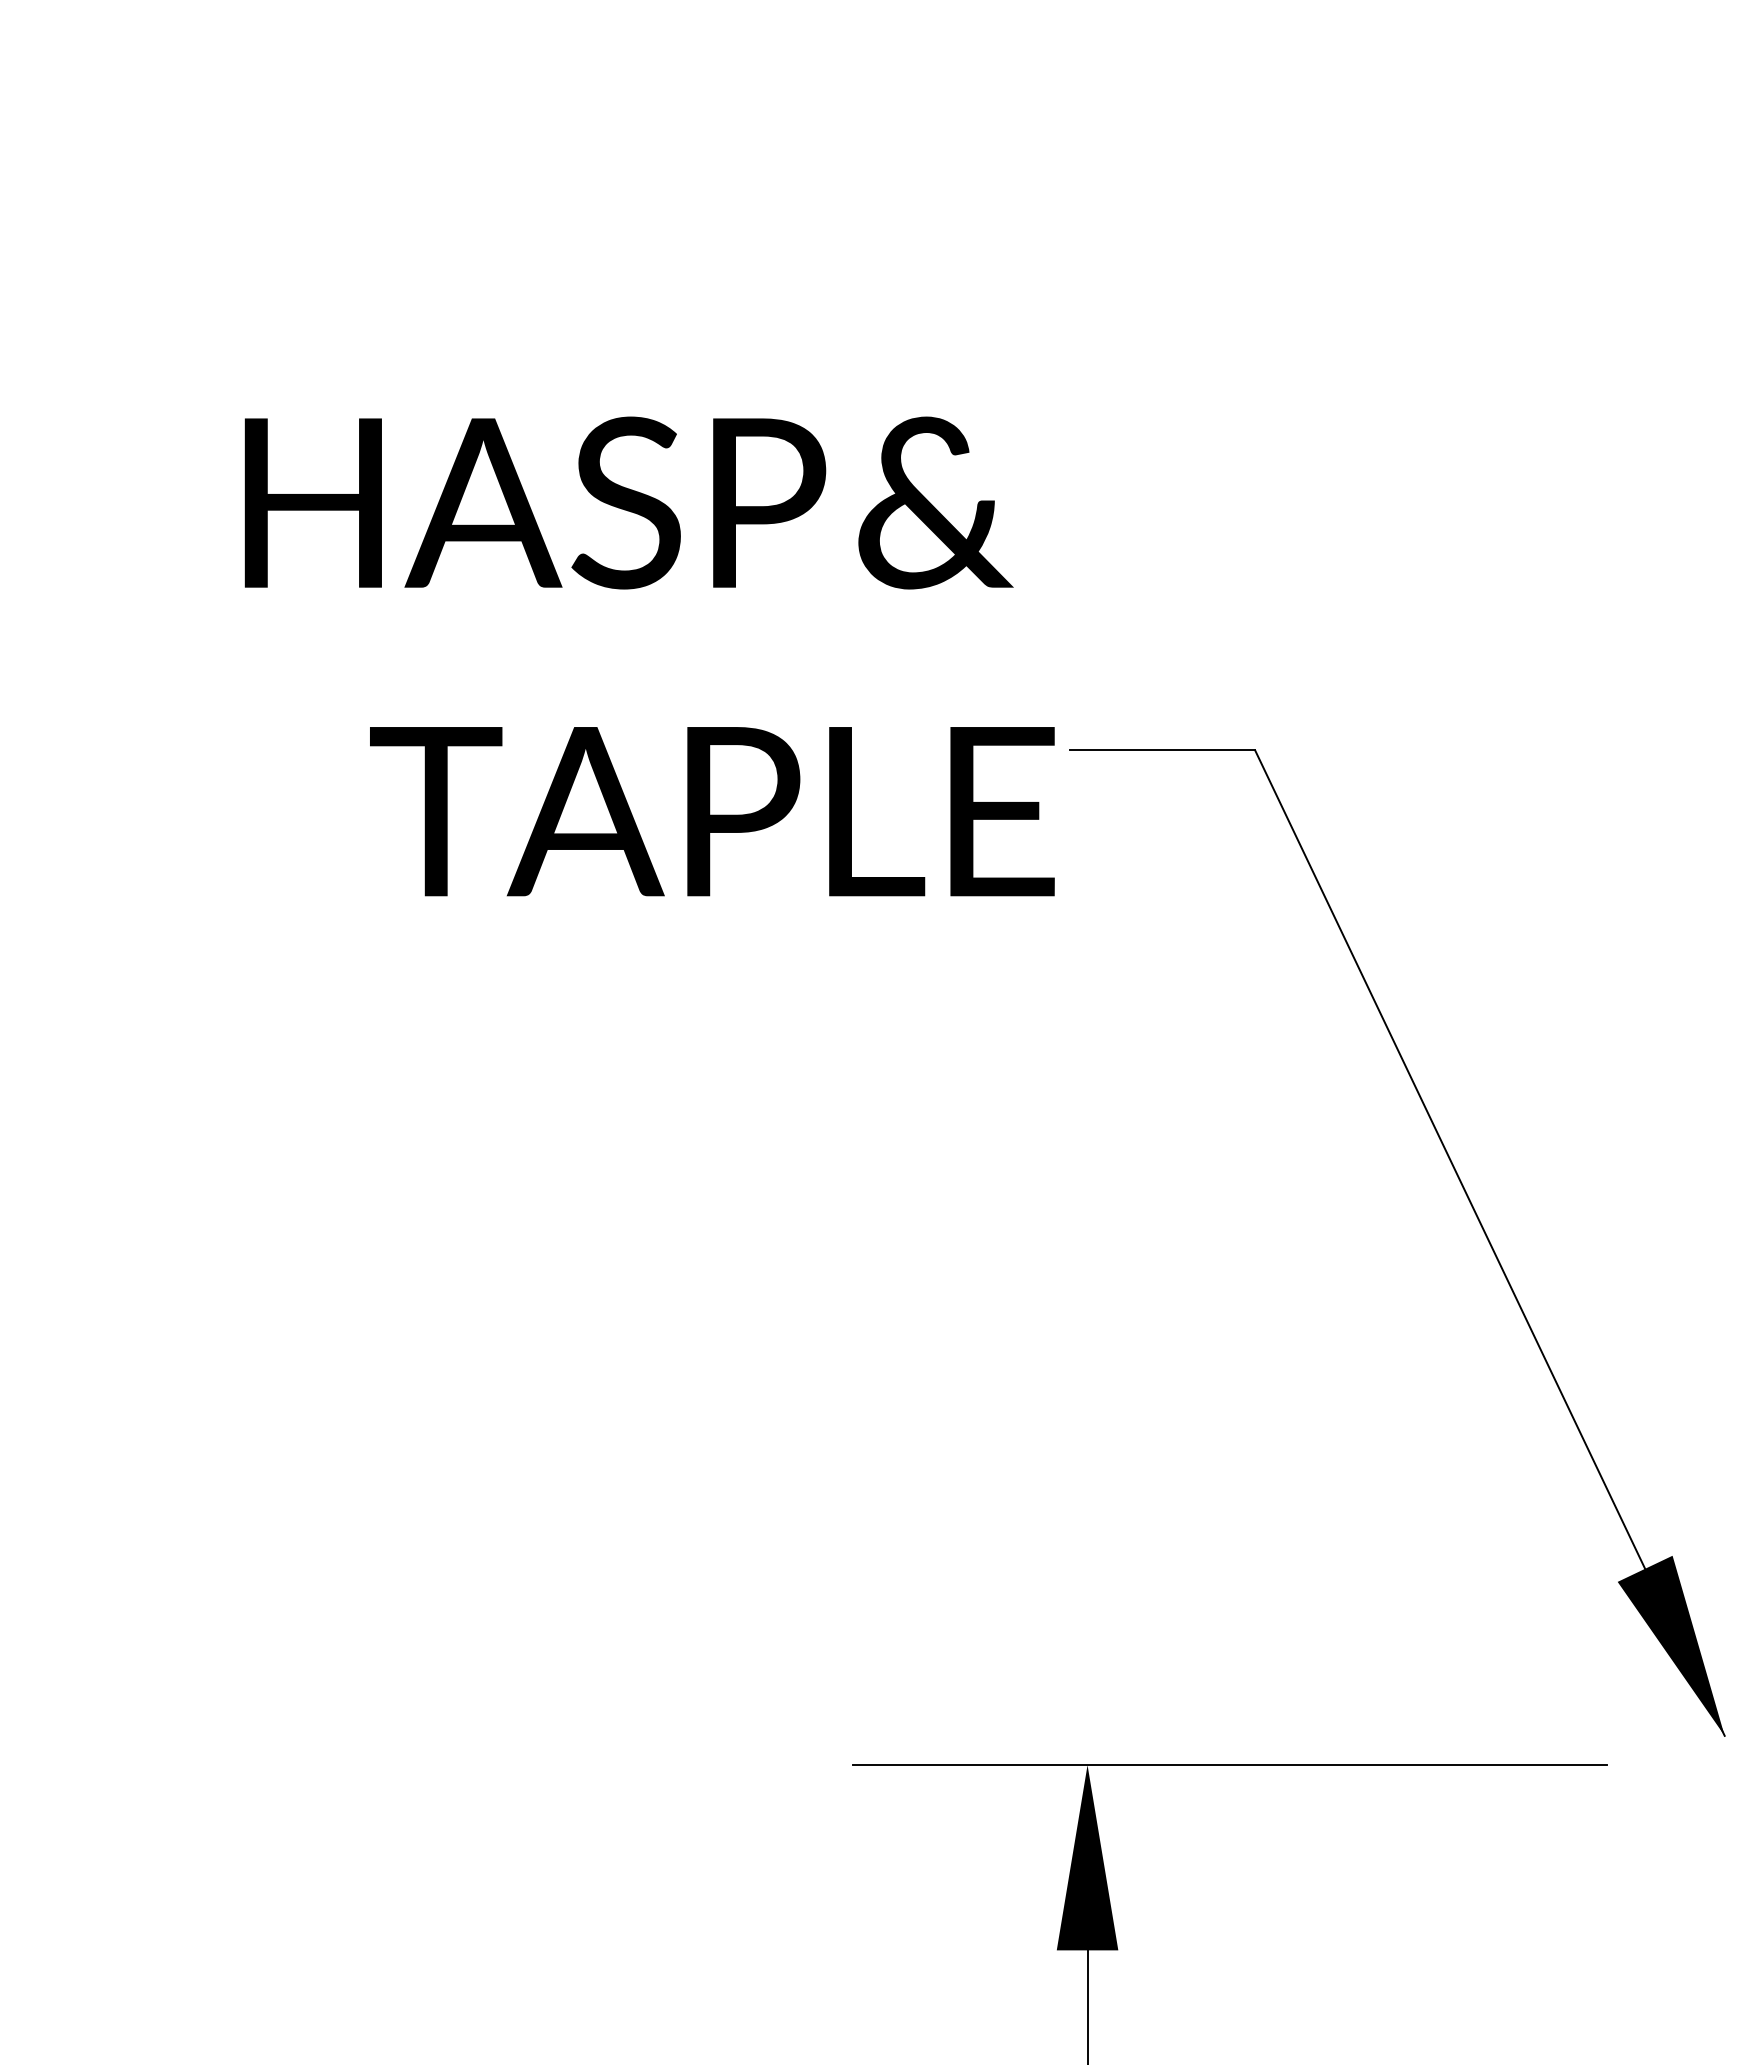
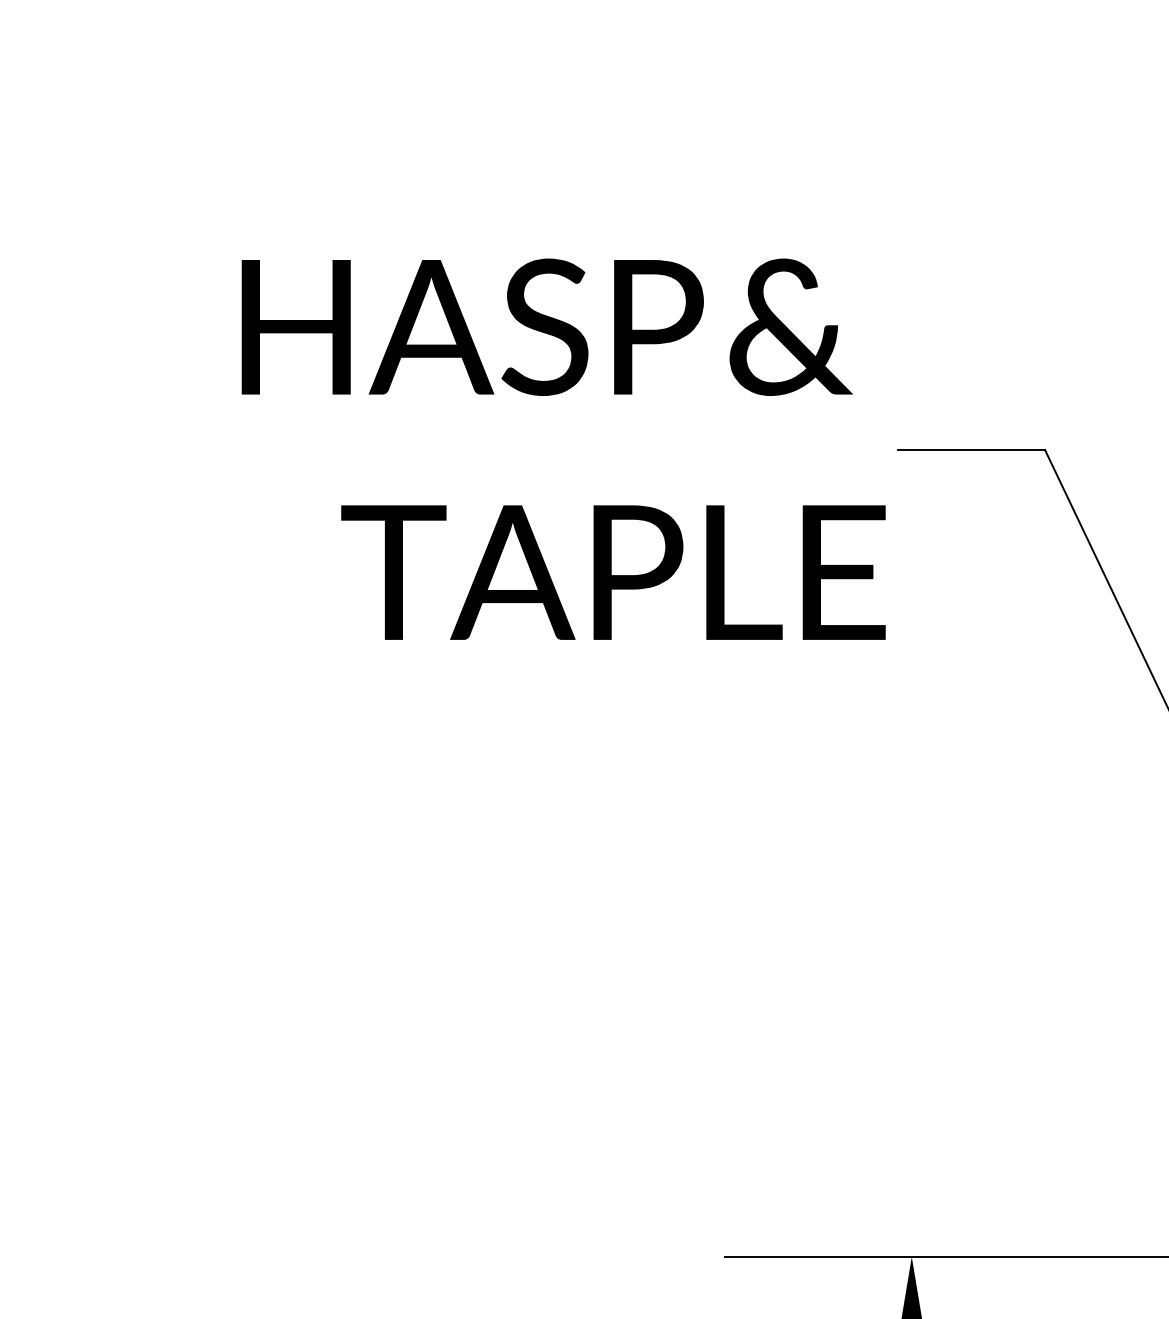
text: (649, 656) -> (563, 449), moved

